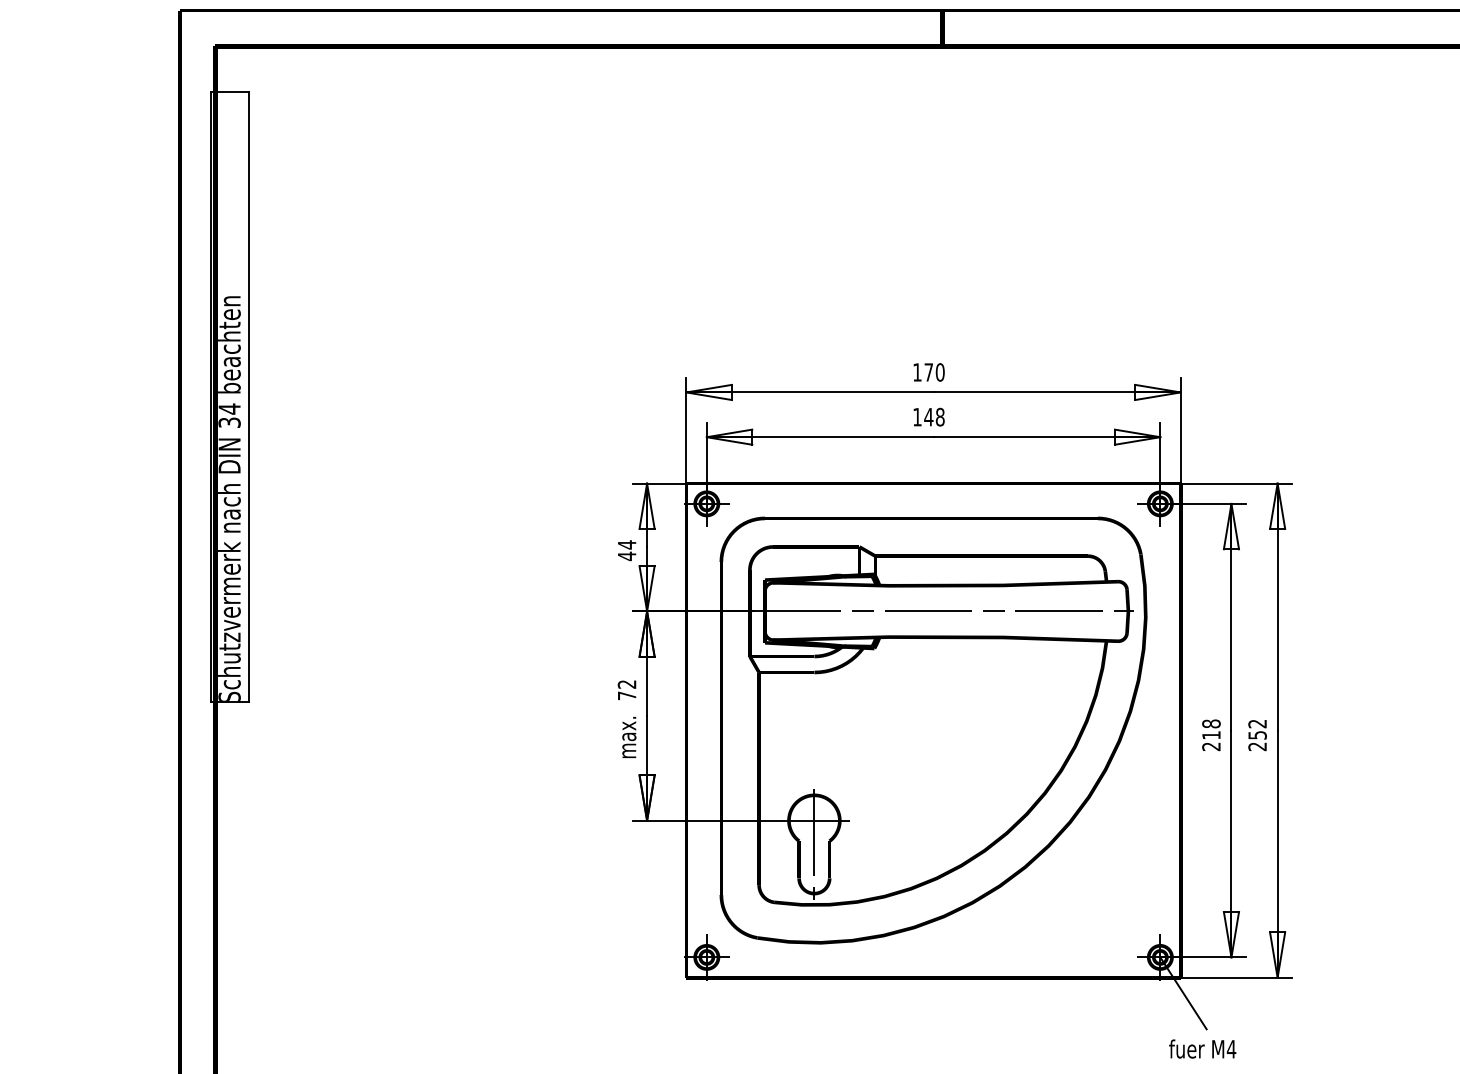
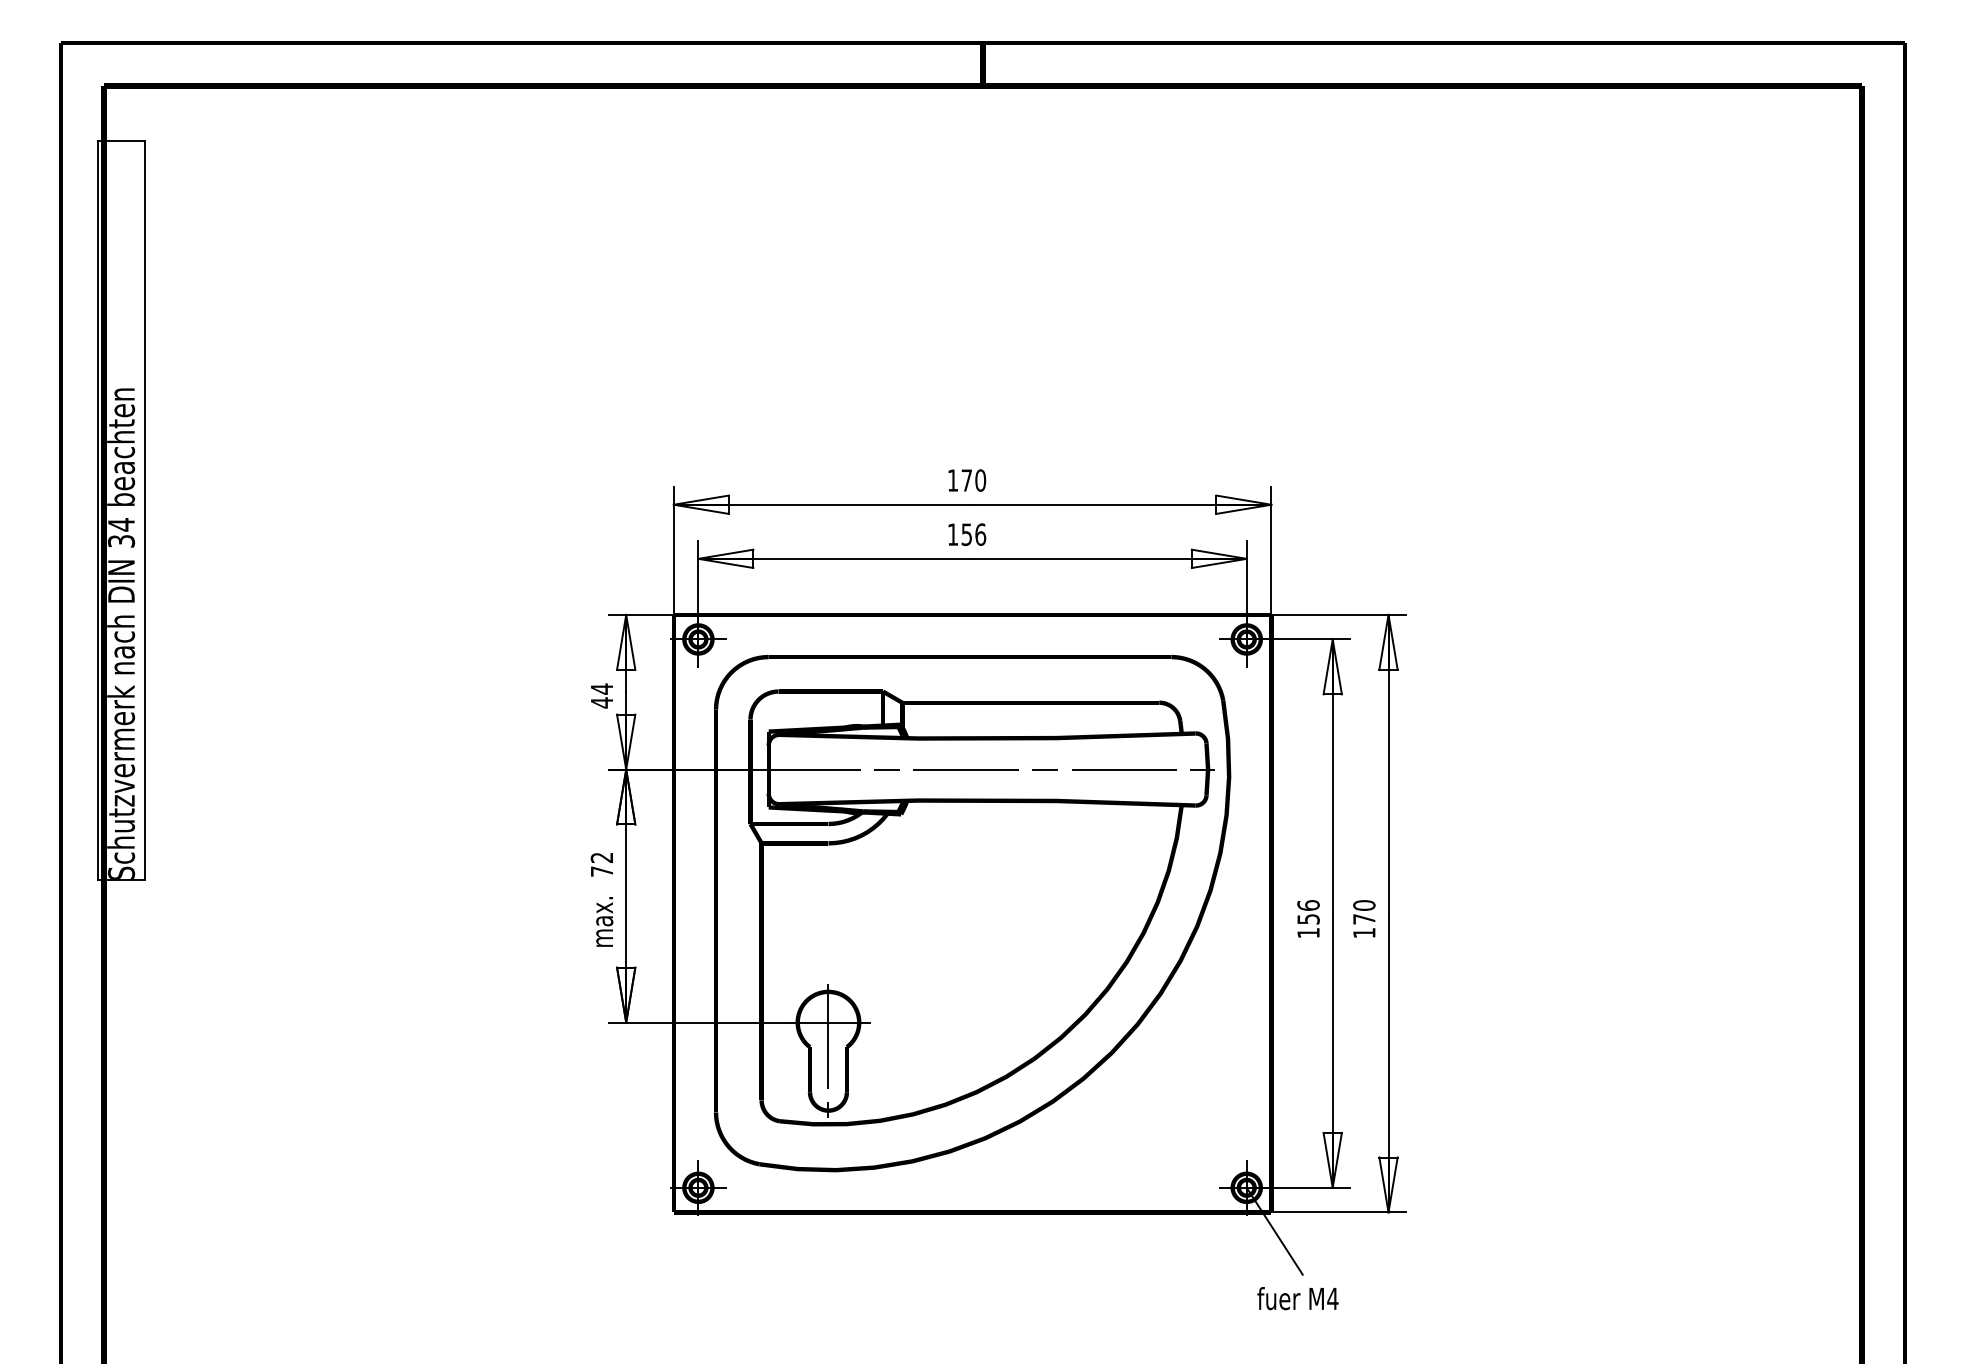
text: (934, 417) -> (973, 534), 148 -> 156
text: (1211, 735) -> (1308, 919), 218 -> 156
text: (1257, 735) -> (1364, 919), 252 -> 170

